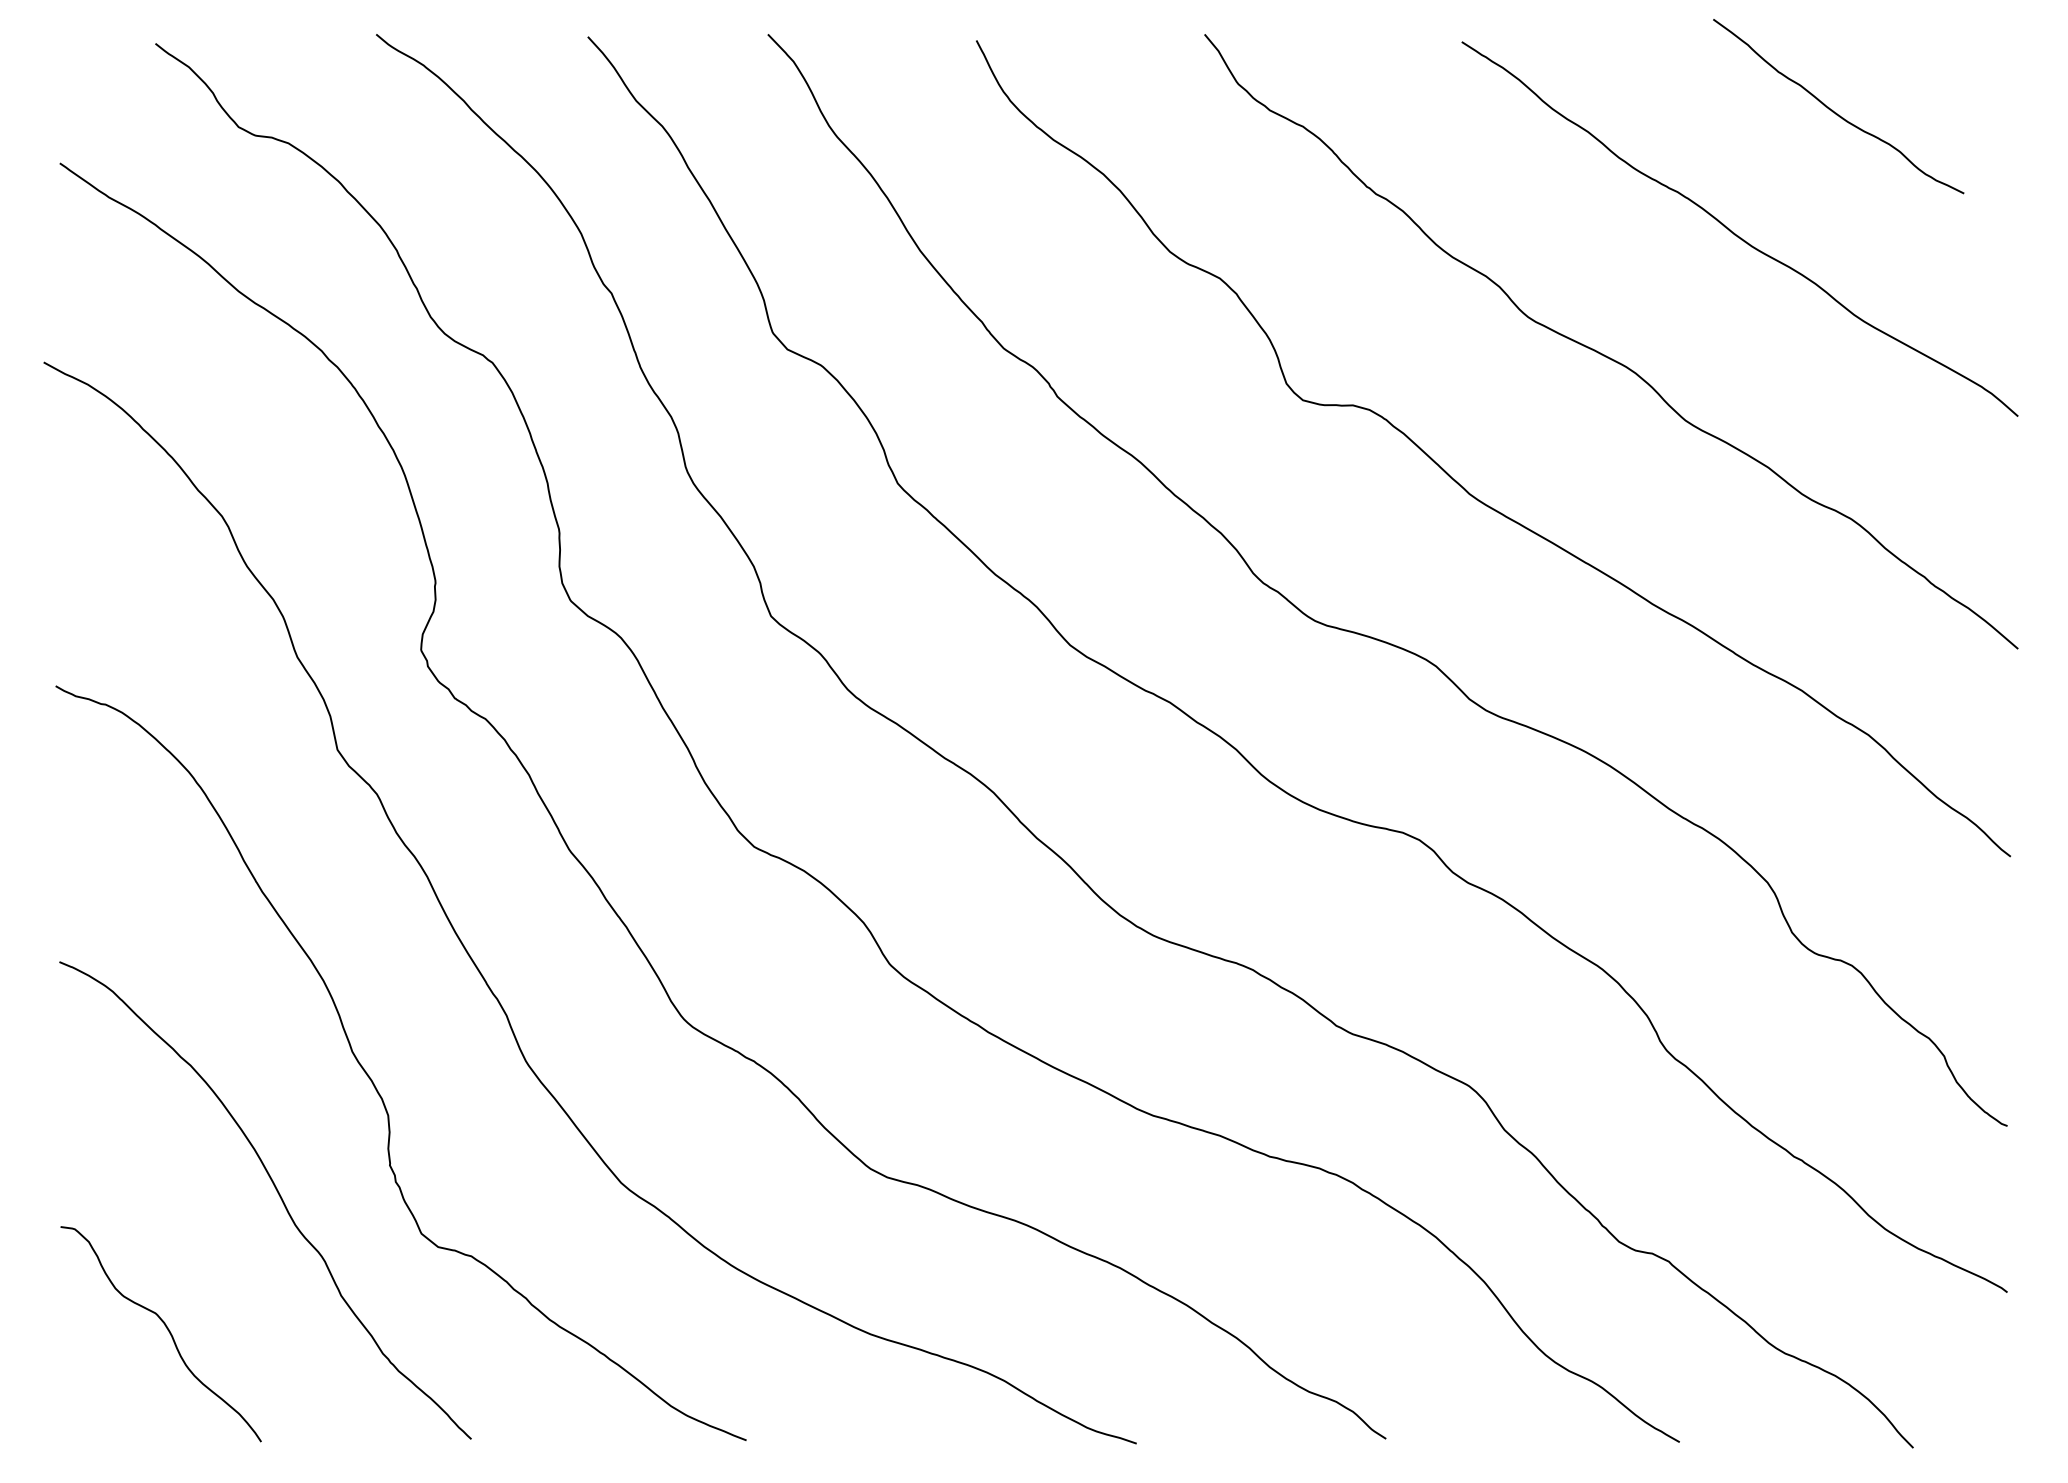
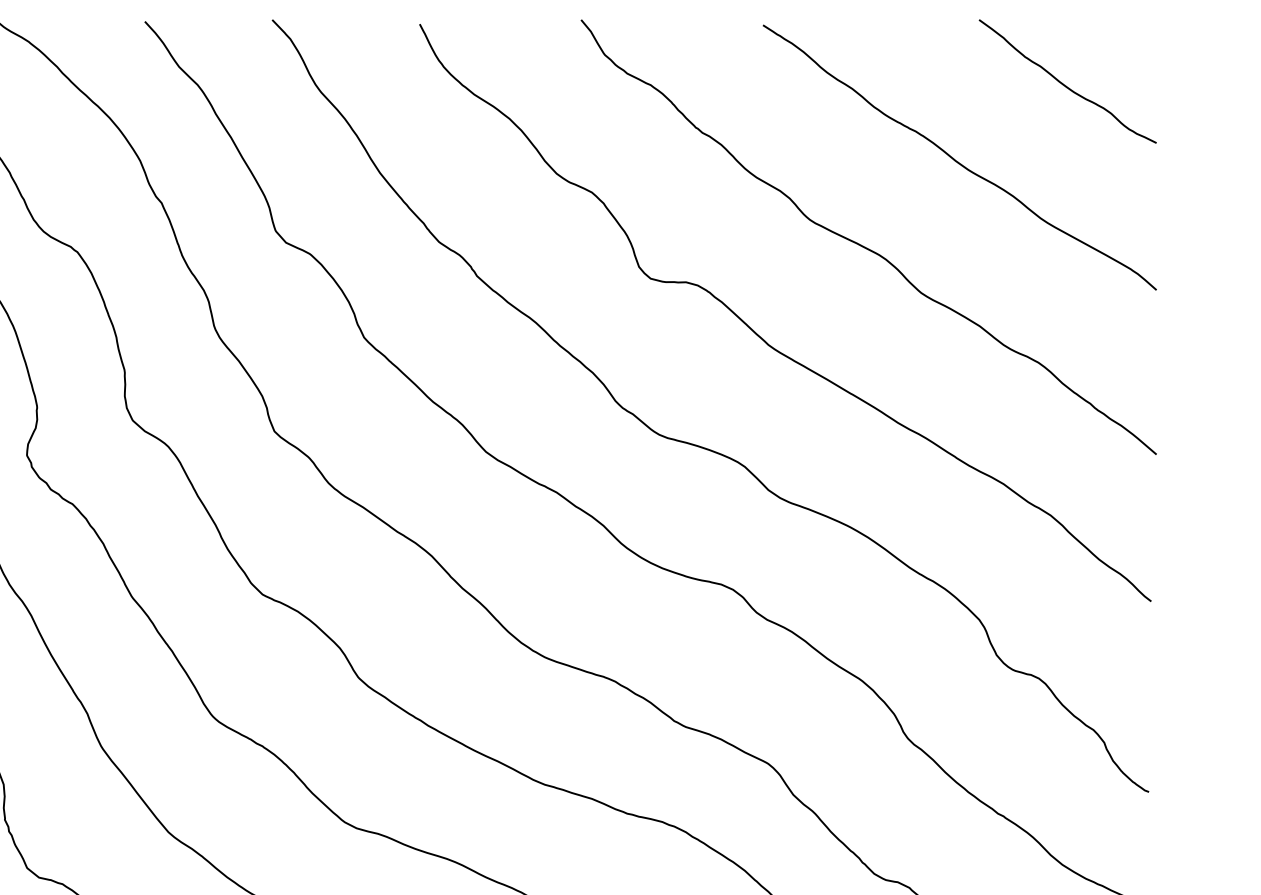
curve: (1836, 112) -> (1066, 85), moved

